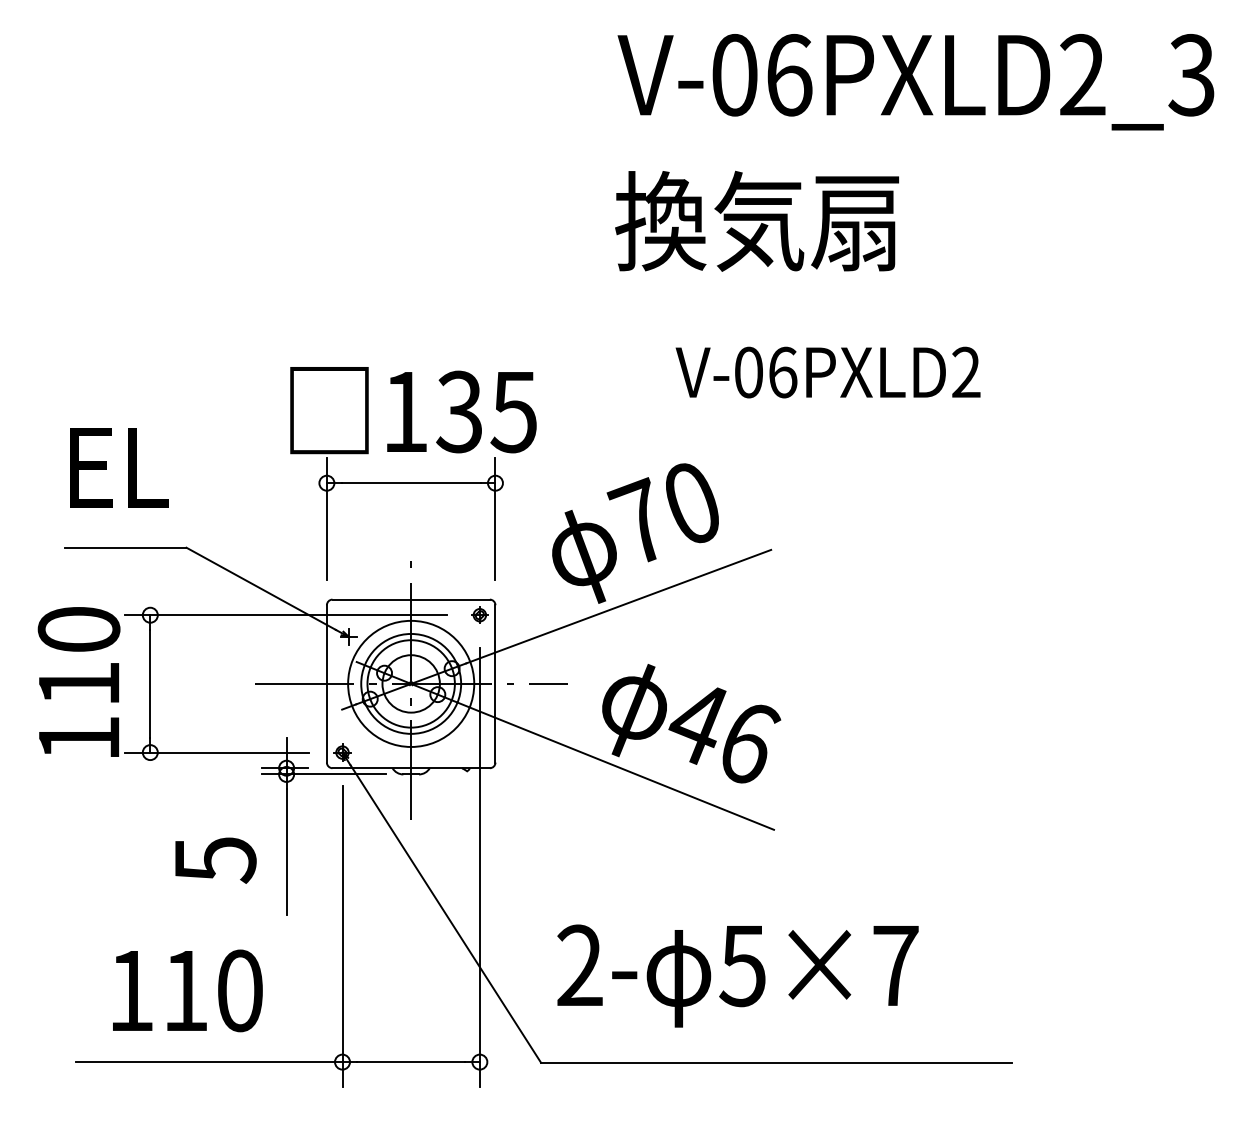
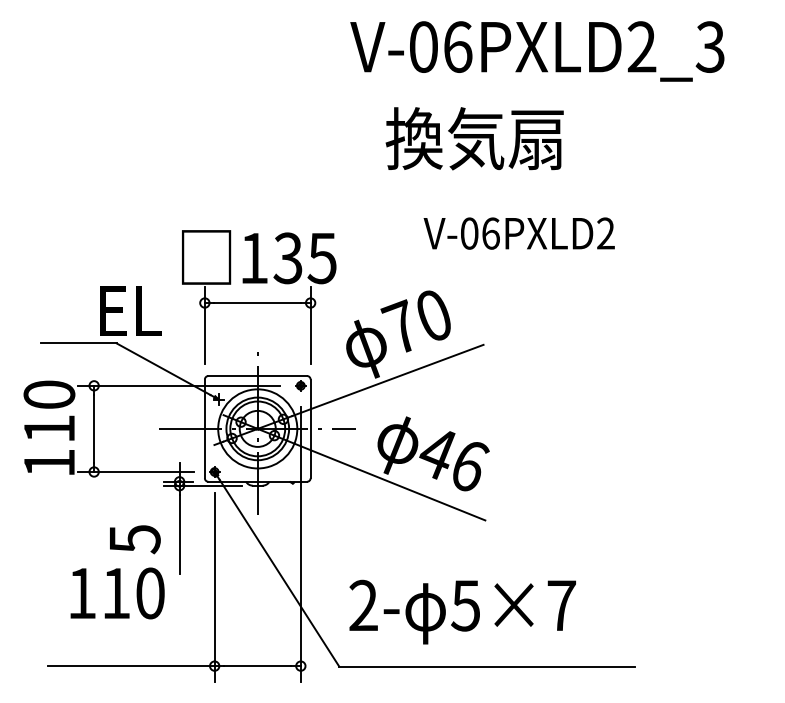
text: (916, 82) -> (537, 51), moved
text: (119, 466) -> (130, 310), moved
text: (187, 990) -> (117, 593), moved

